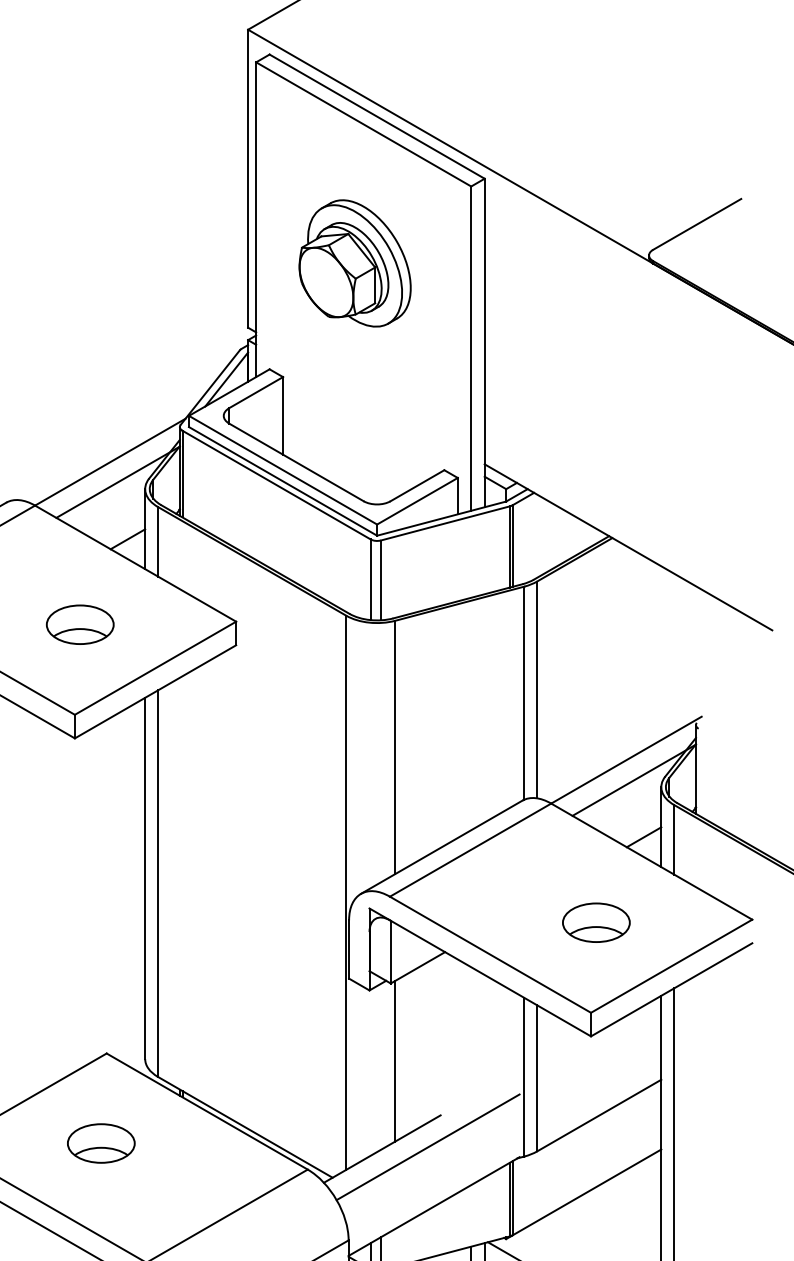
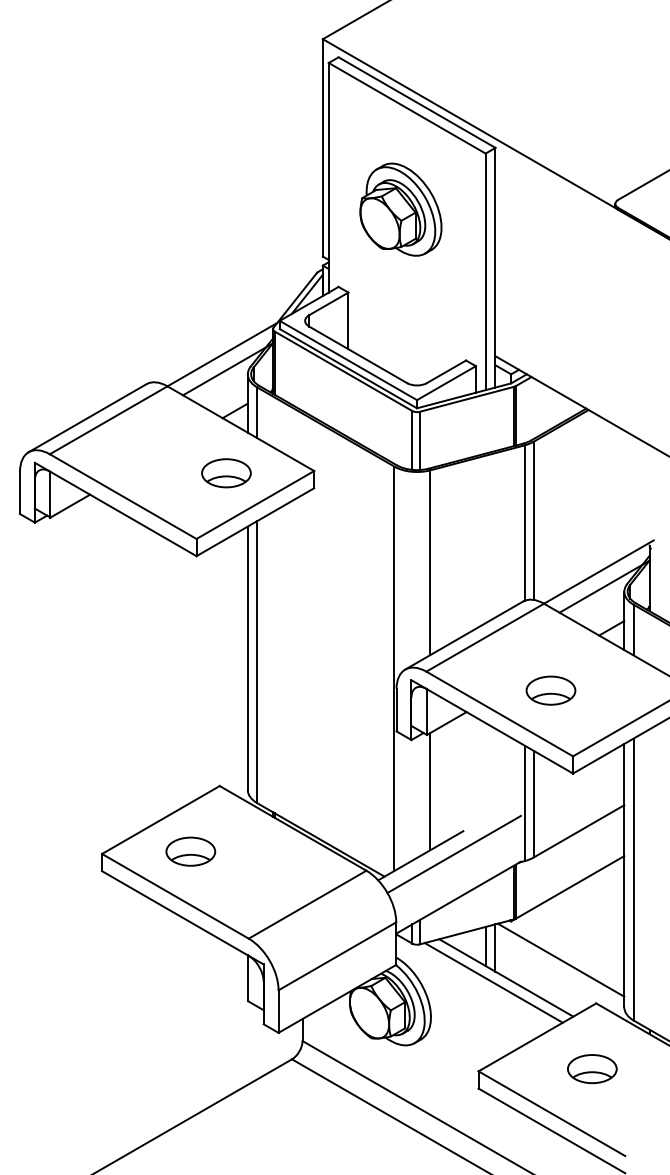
part: (80, 625) -> (226, 473), moved
part: (595, 922) -> (550, 690), moved
part: (100, 1143) -> (190, 851), moved

